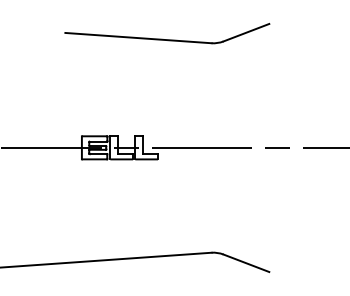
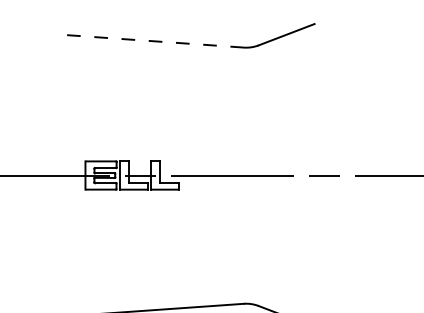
line: (137, 38) -> (153, 41), solid -> dashed

